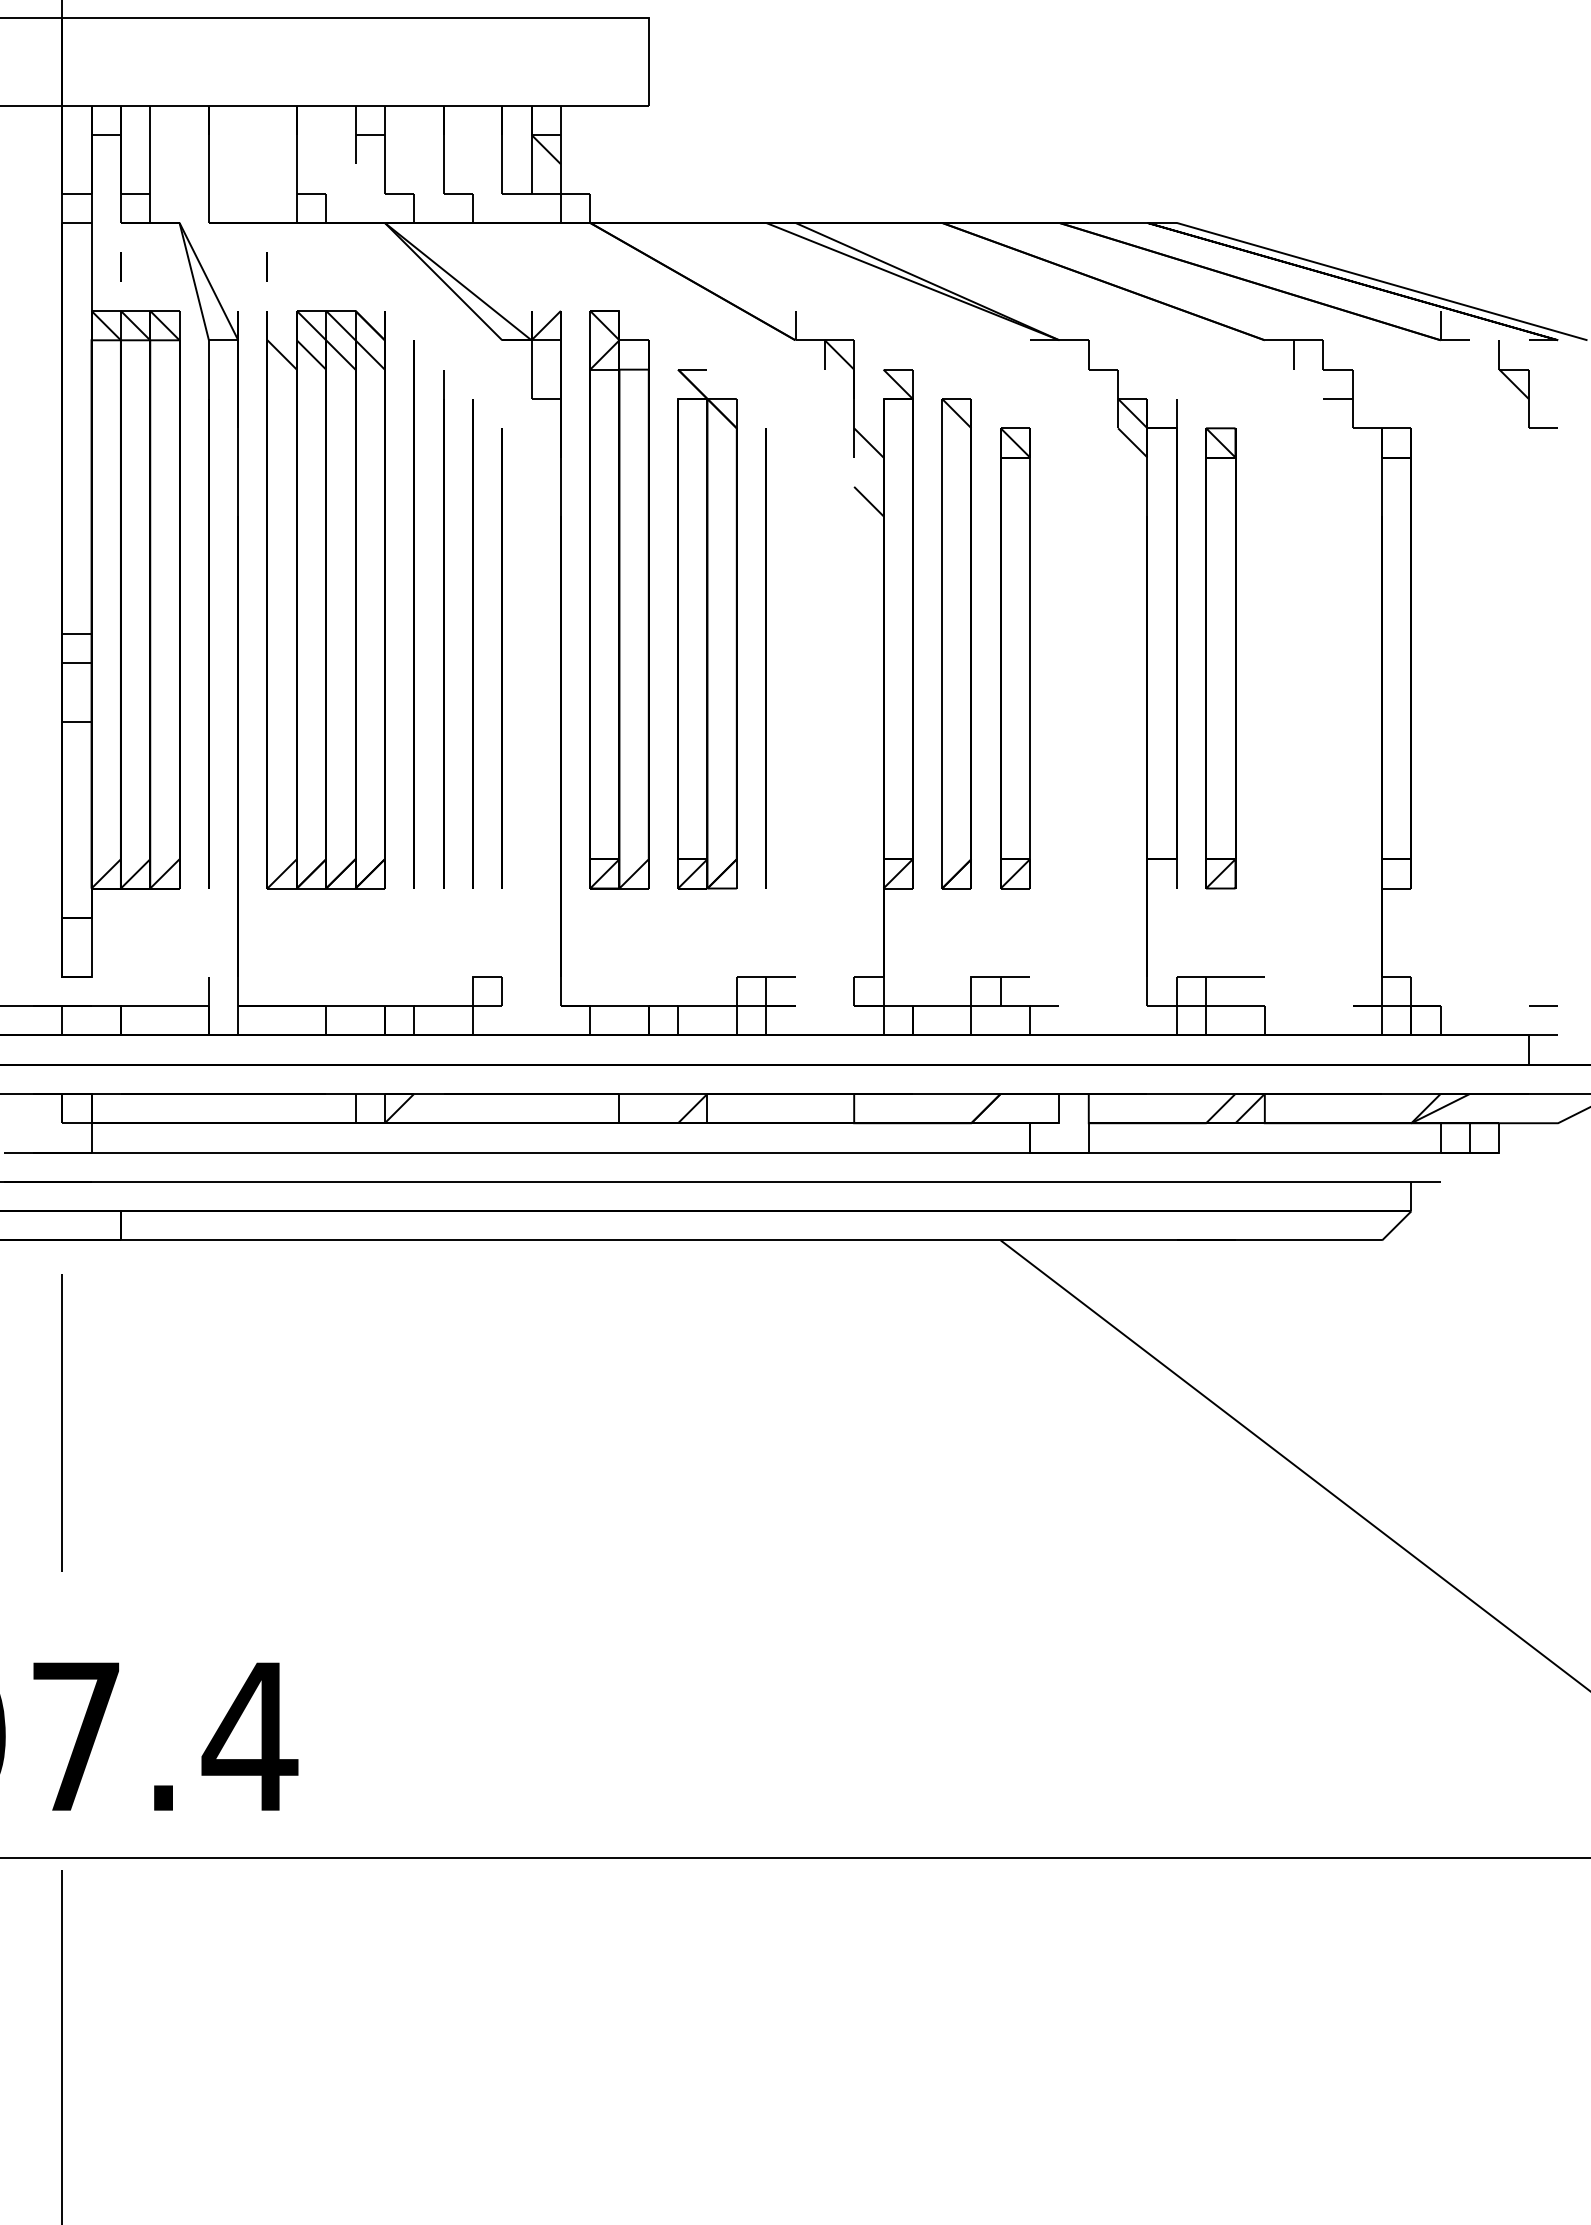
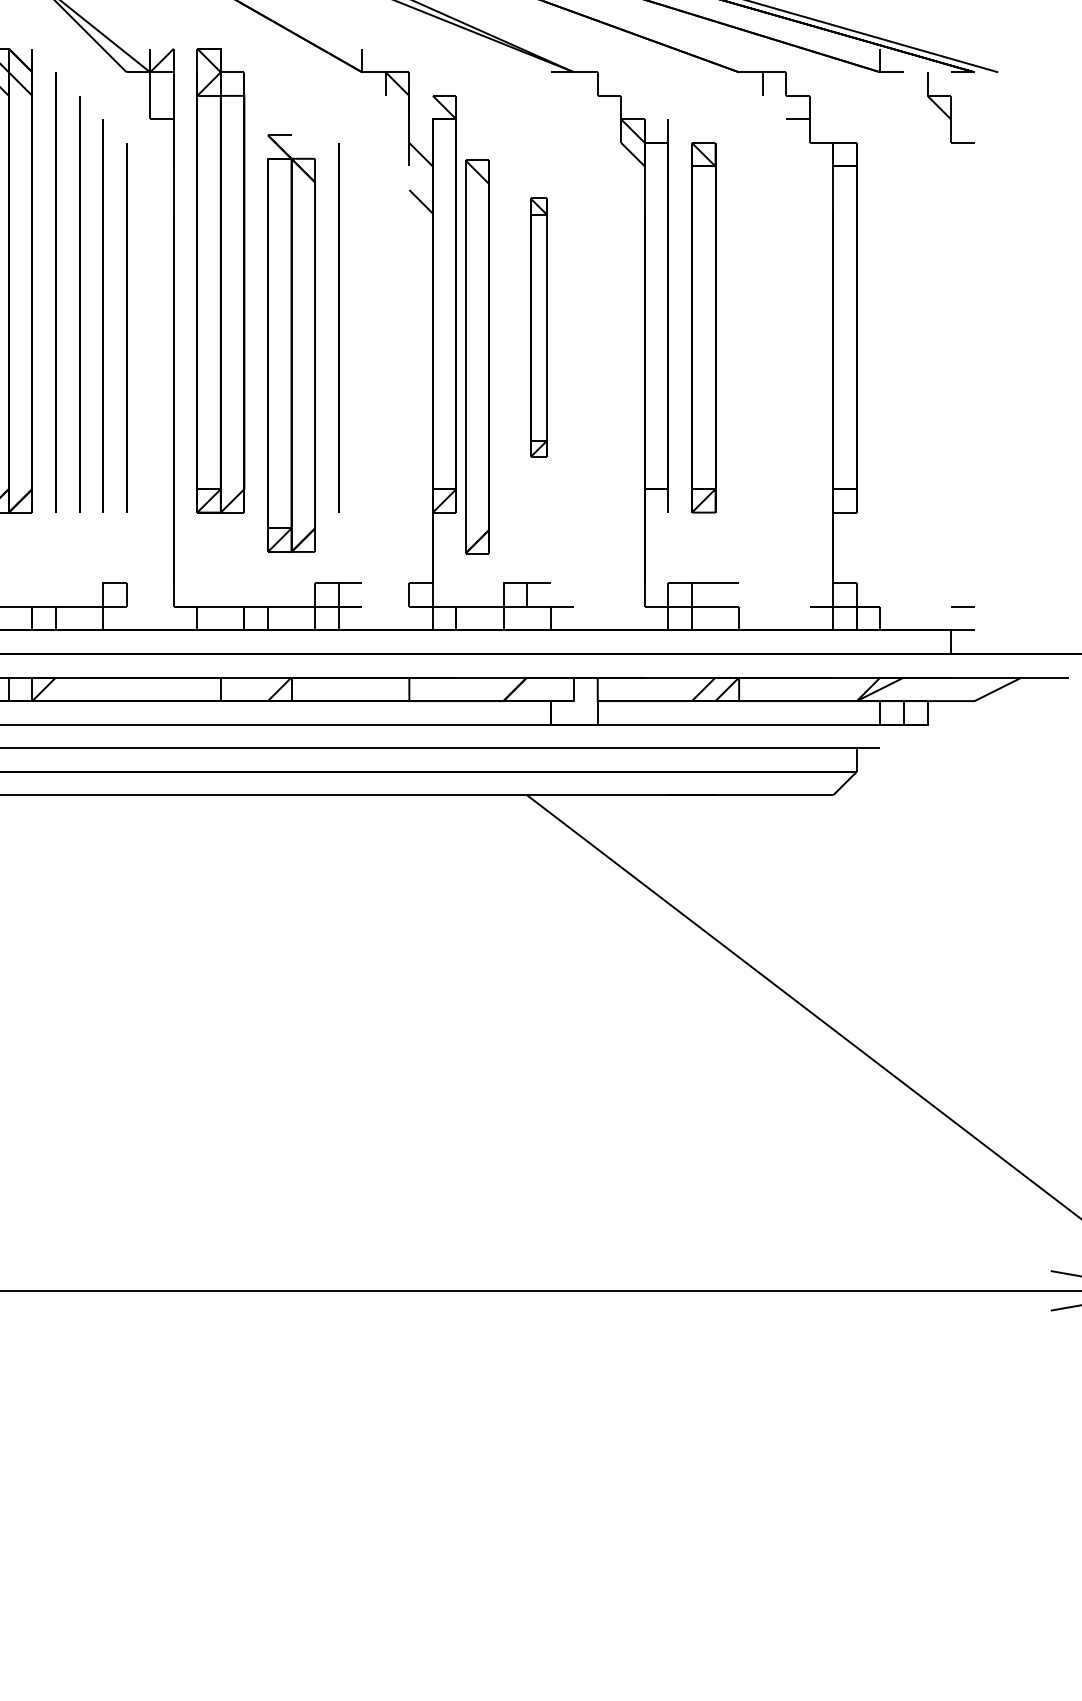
part: (707, 629) -> (291, 343), moved
part: (956, 643) -> (477, 356), moved
part: (1015, 658) -> (538, 327), size x0.7

